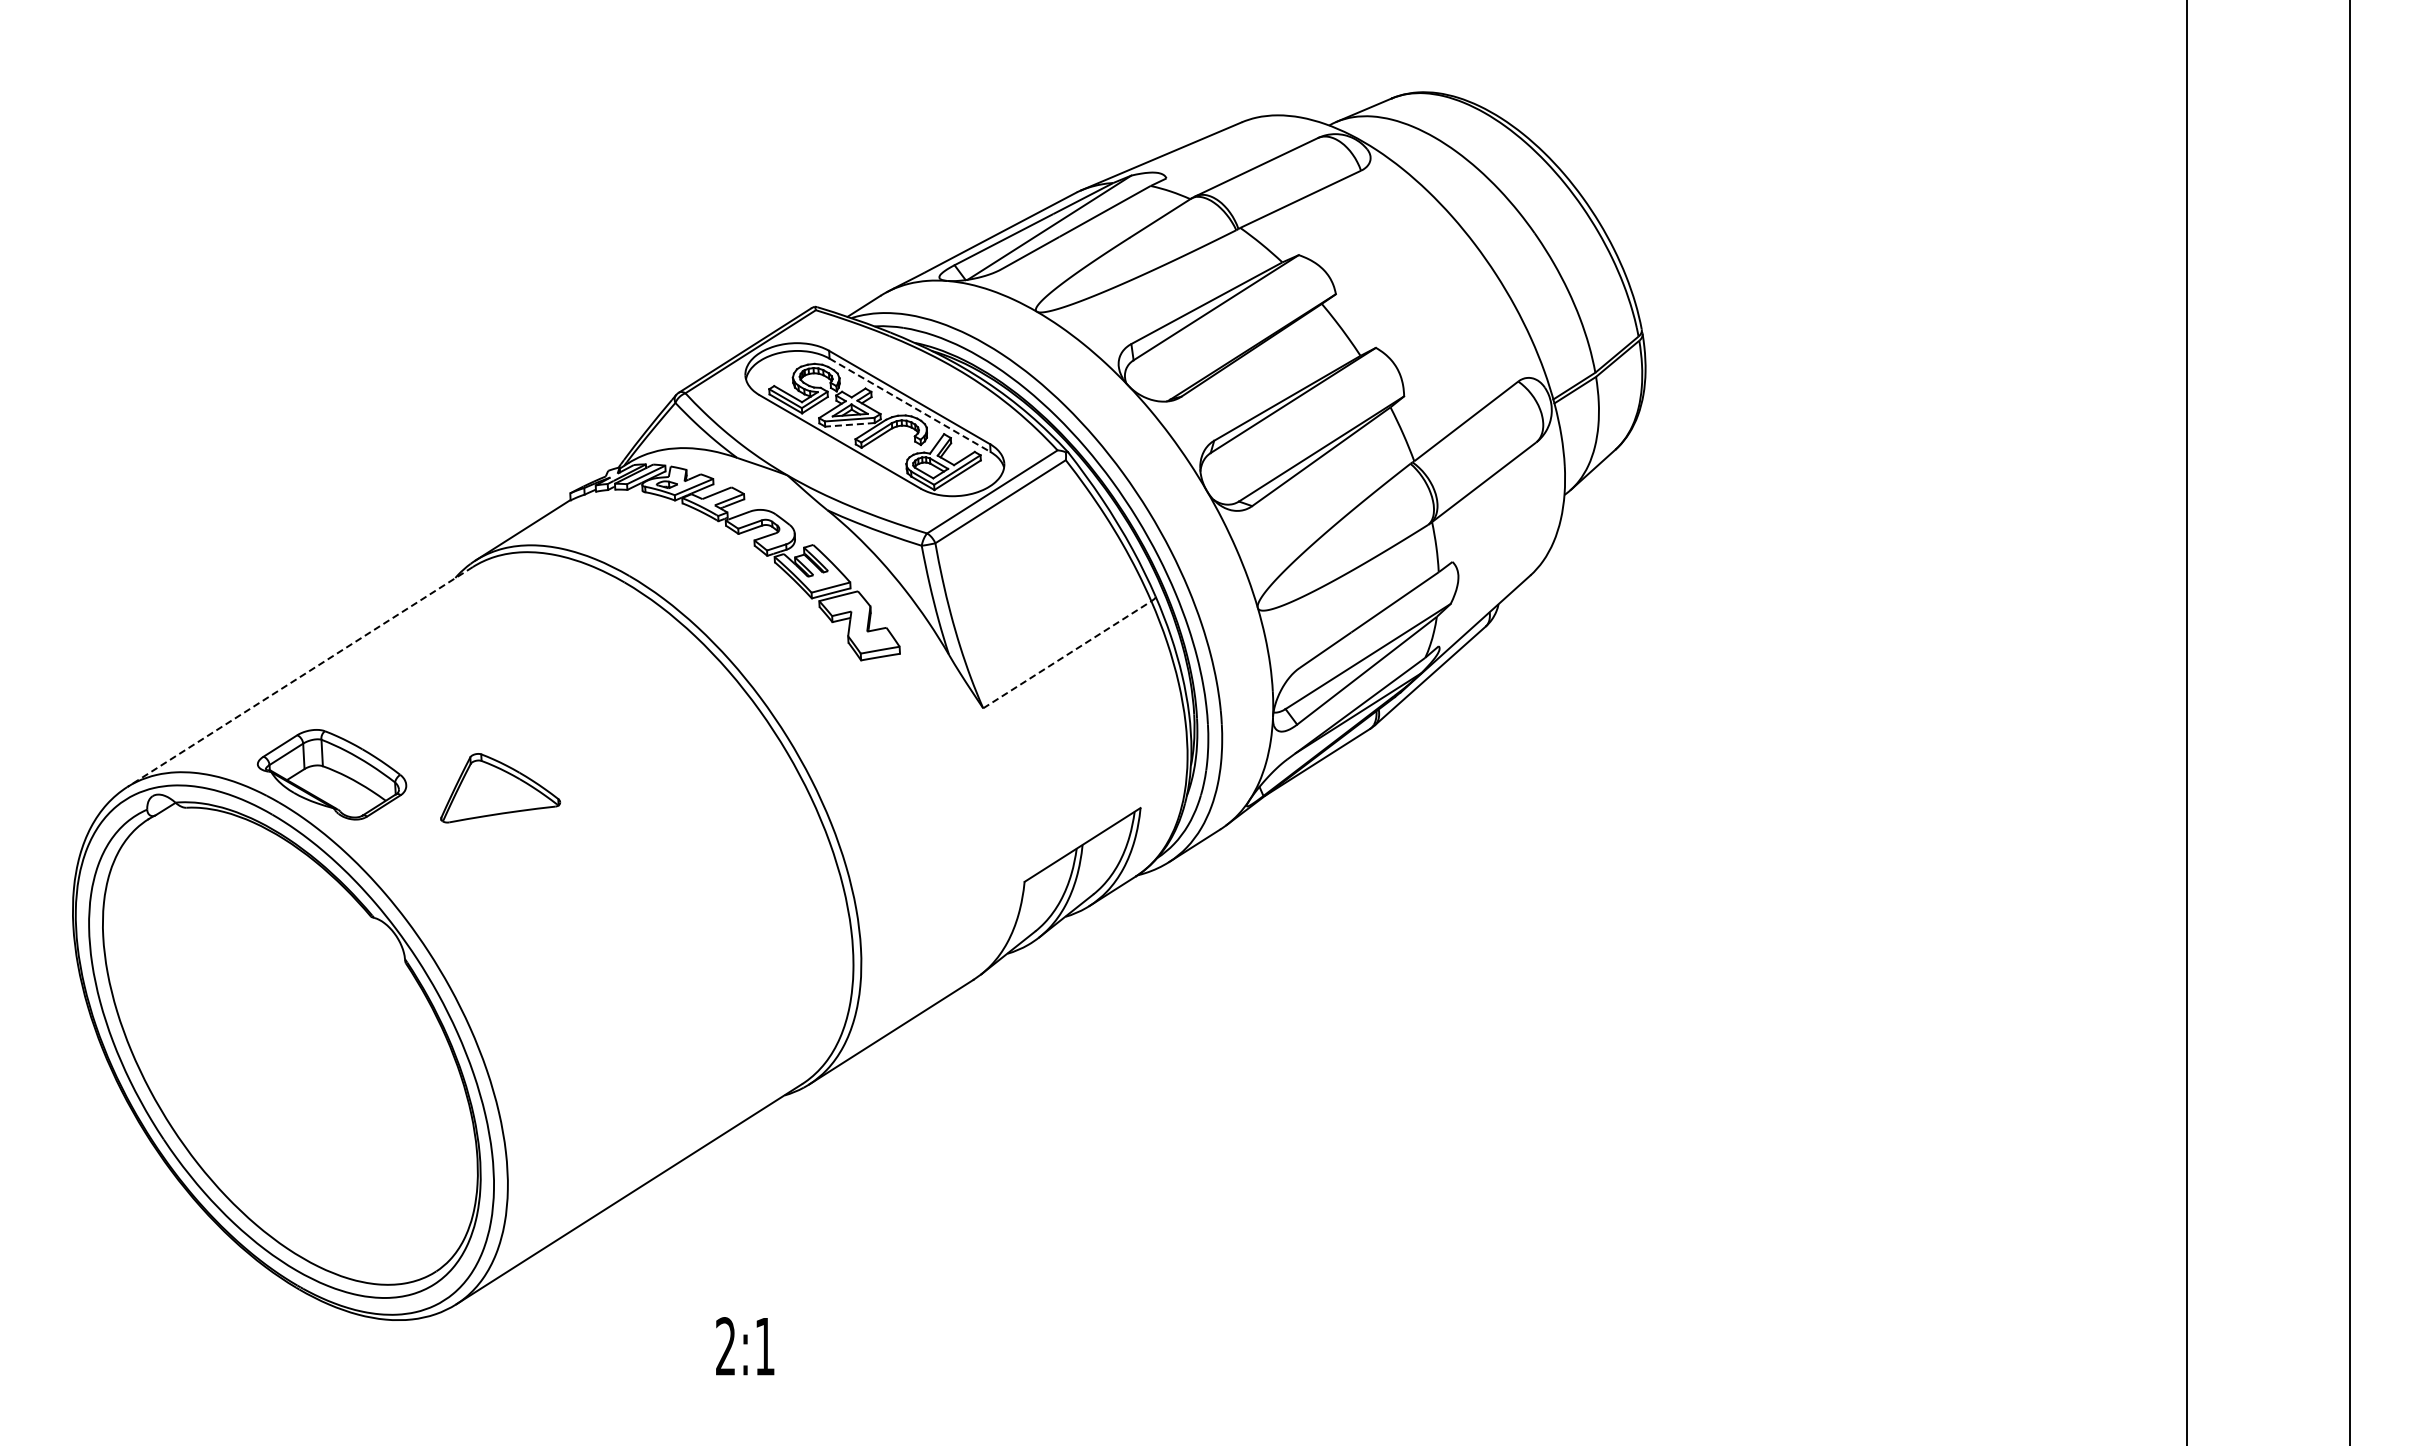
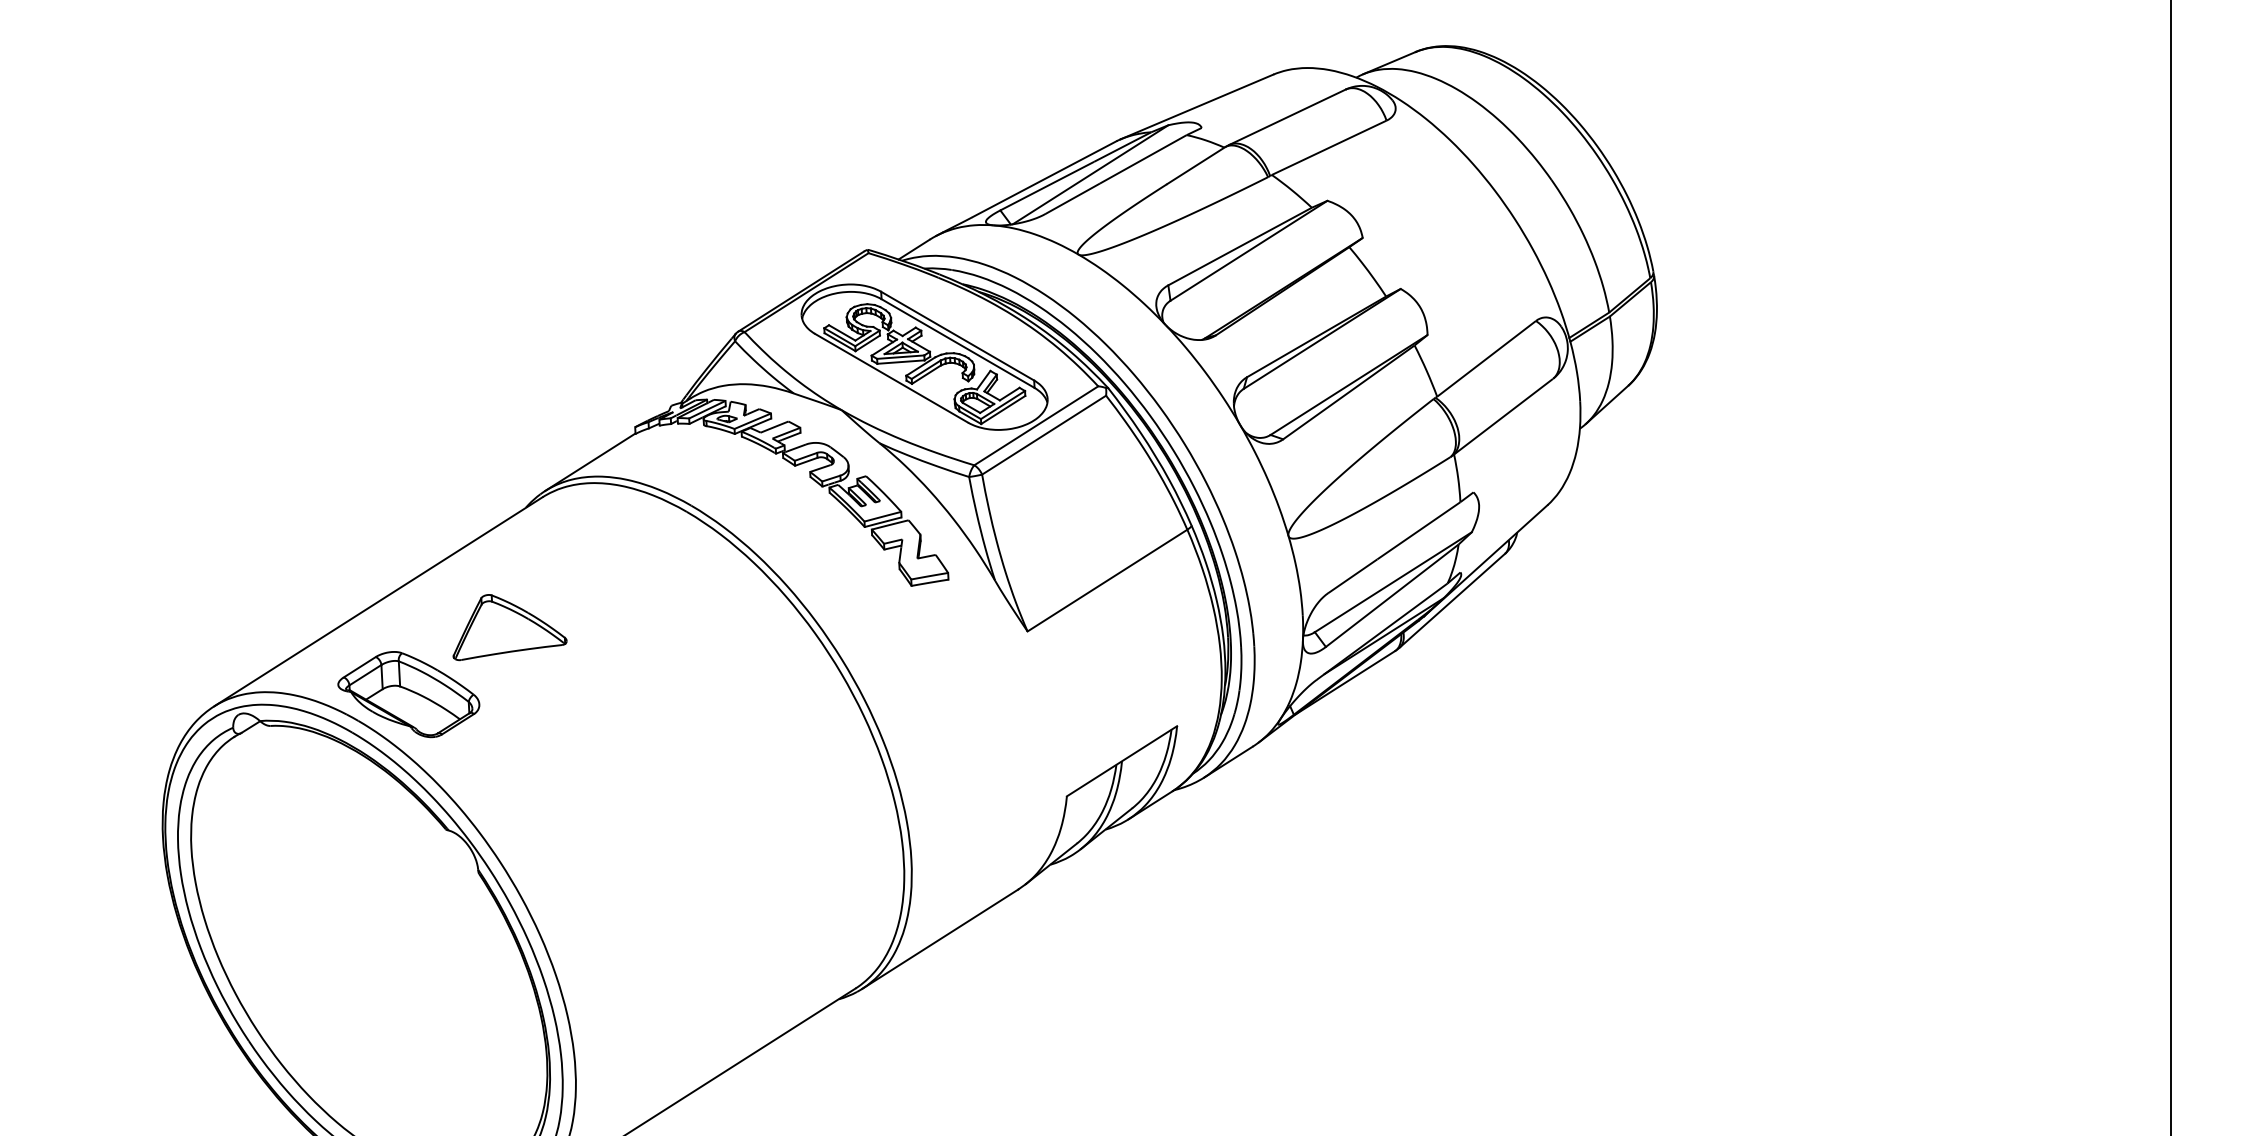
line: (910, 405) -> (958, 343), dashed -> solid
line: (850, 424) -> (901, 361), dashed -> solid
line: (1067, 654) -> (1107, 580), dashed -> solid
line: (300, 677) -> (378, 602), dashed -> solid
part: (500, 788) -> (509, 627), moved

